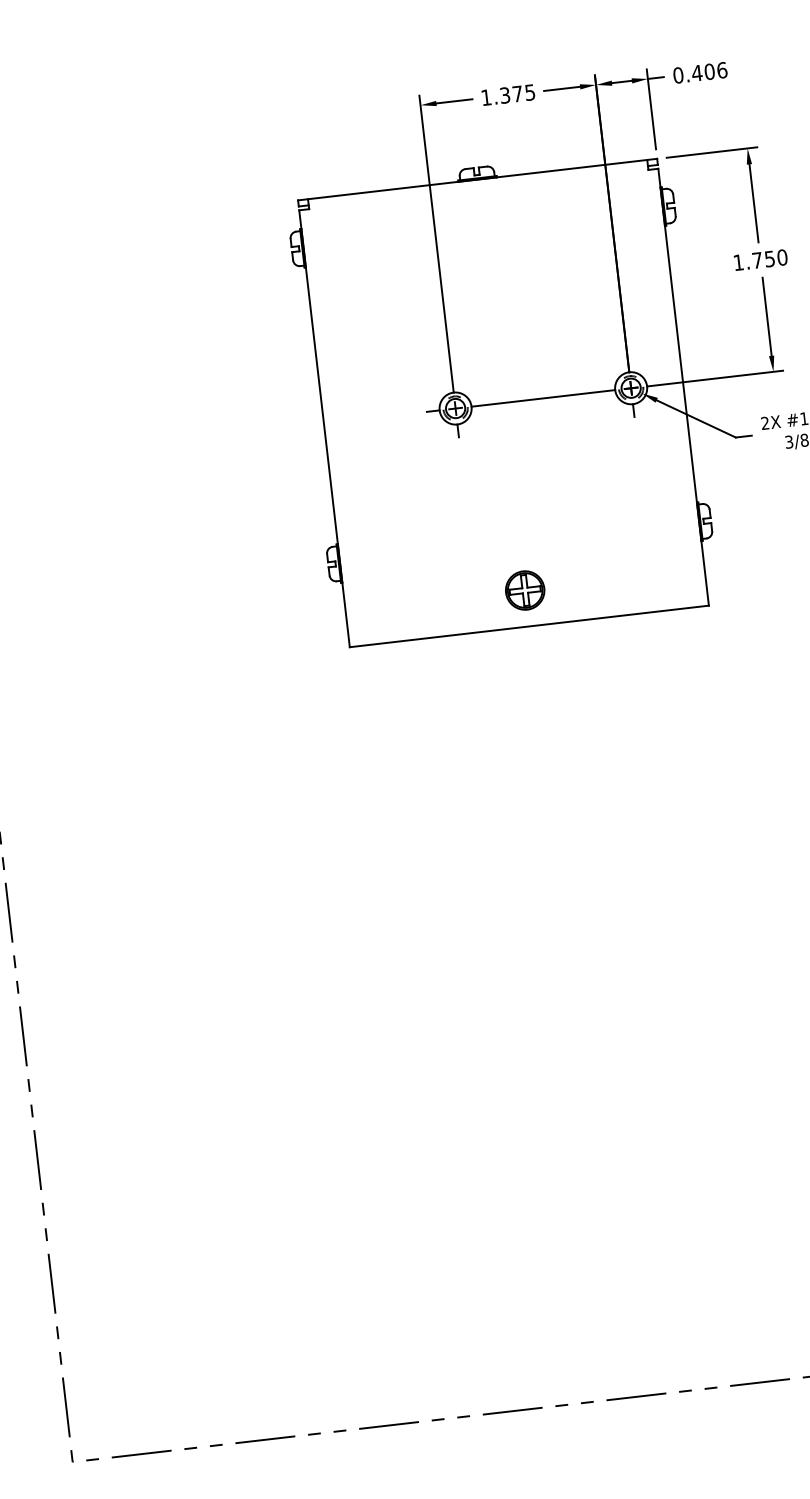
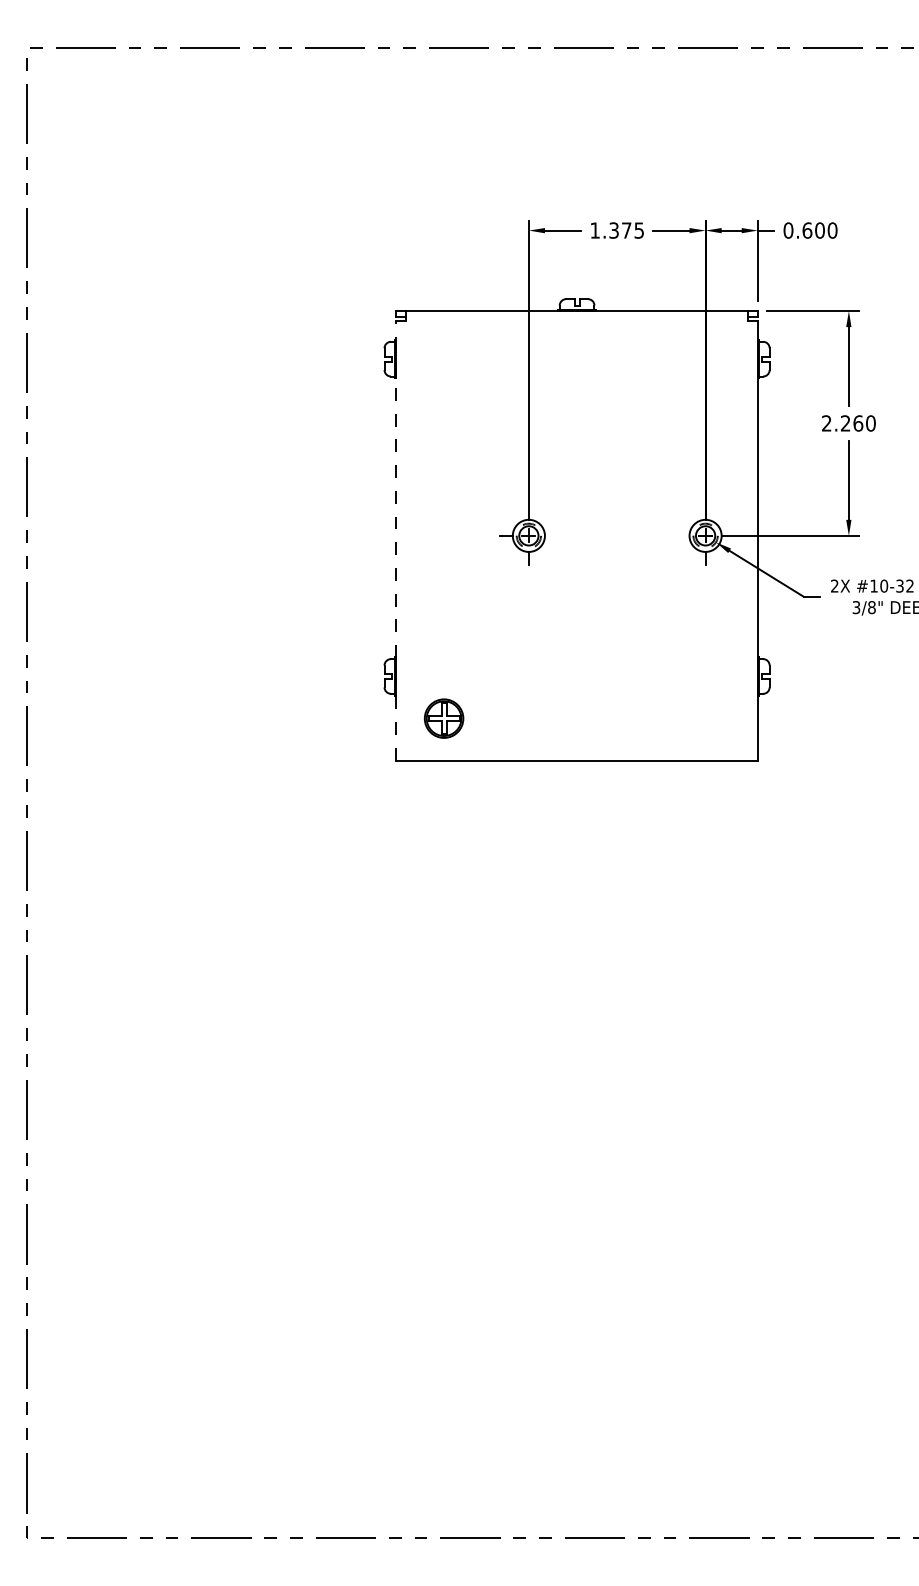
text: (709, 71) -> (819, 230), 0.406 -> 0.600
text: (754, 260) -> (842, 423), 1.750 -> 2.260
line: (542, 398) -> (616, 535), removed
line: (324, 428) -> (396, 540), solid -> dashed
part: (524, 590) -> (443, 718), moved

